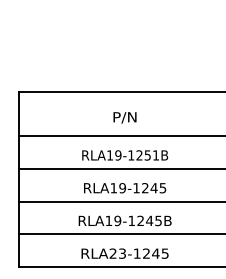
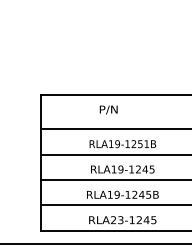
text: (124, 117) -> (108, 109), moved

